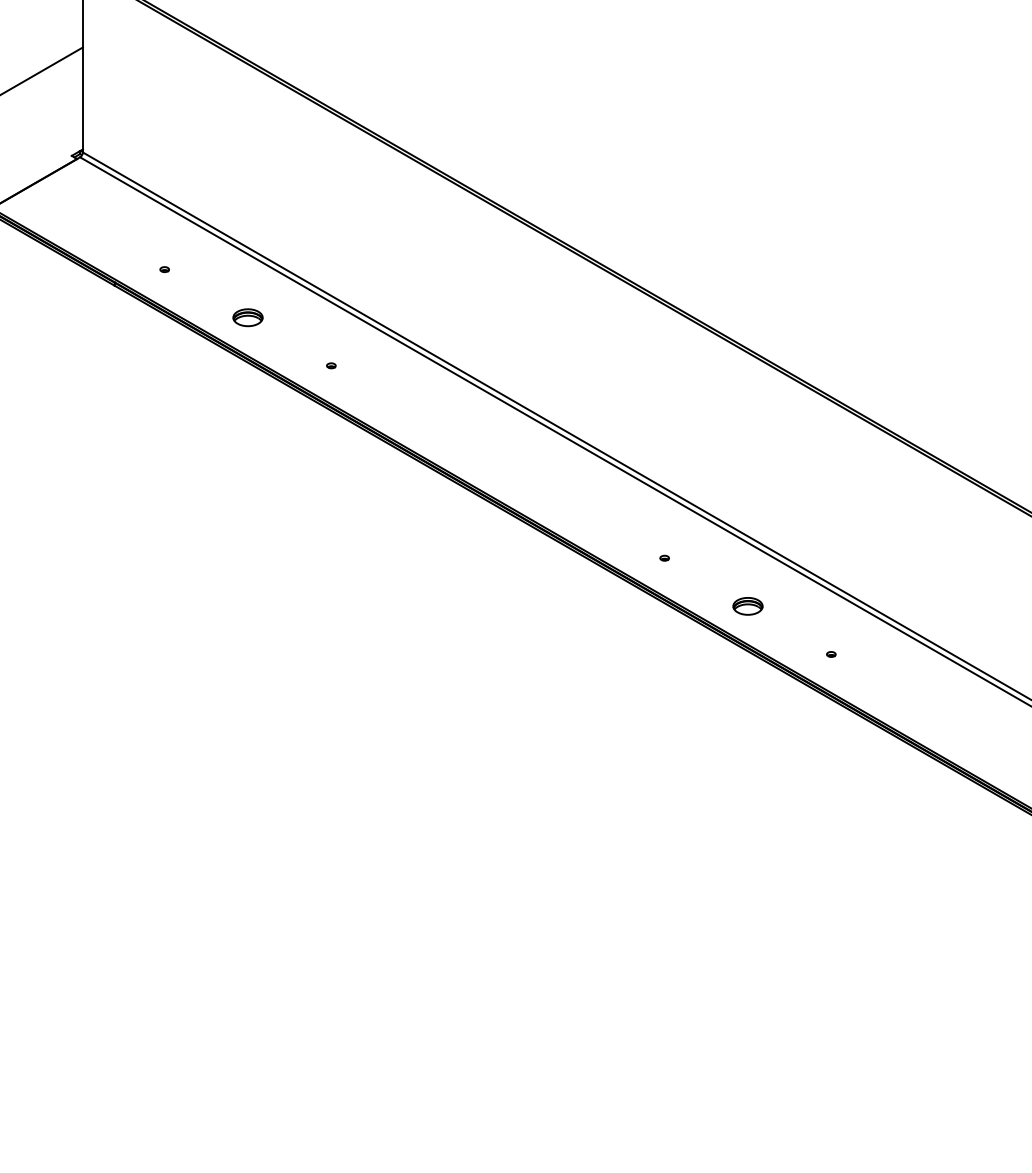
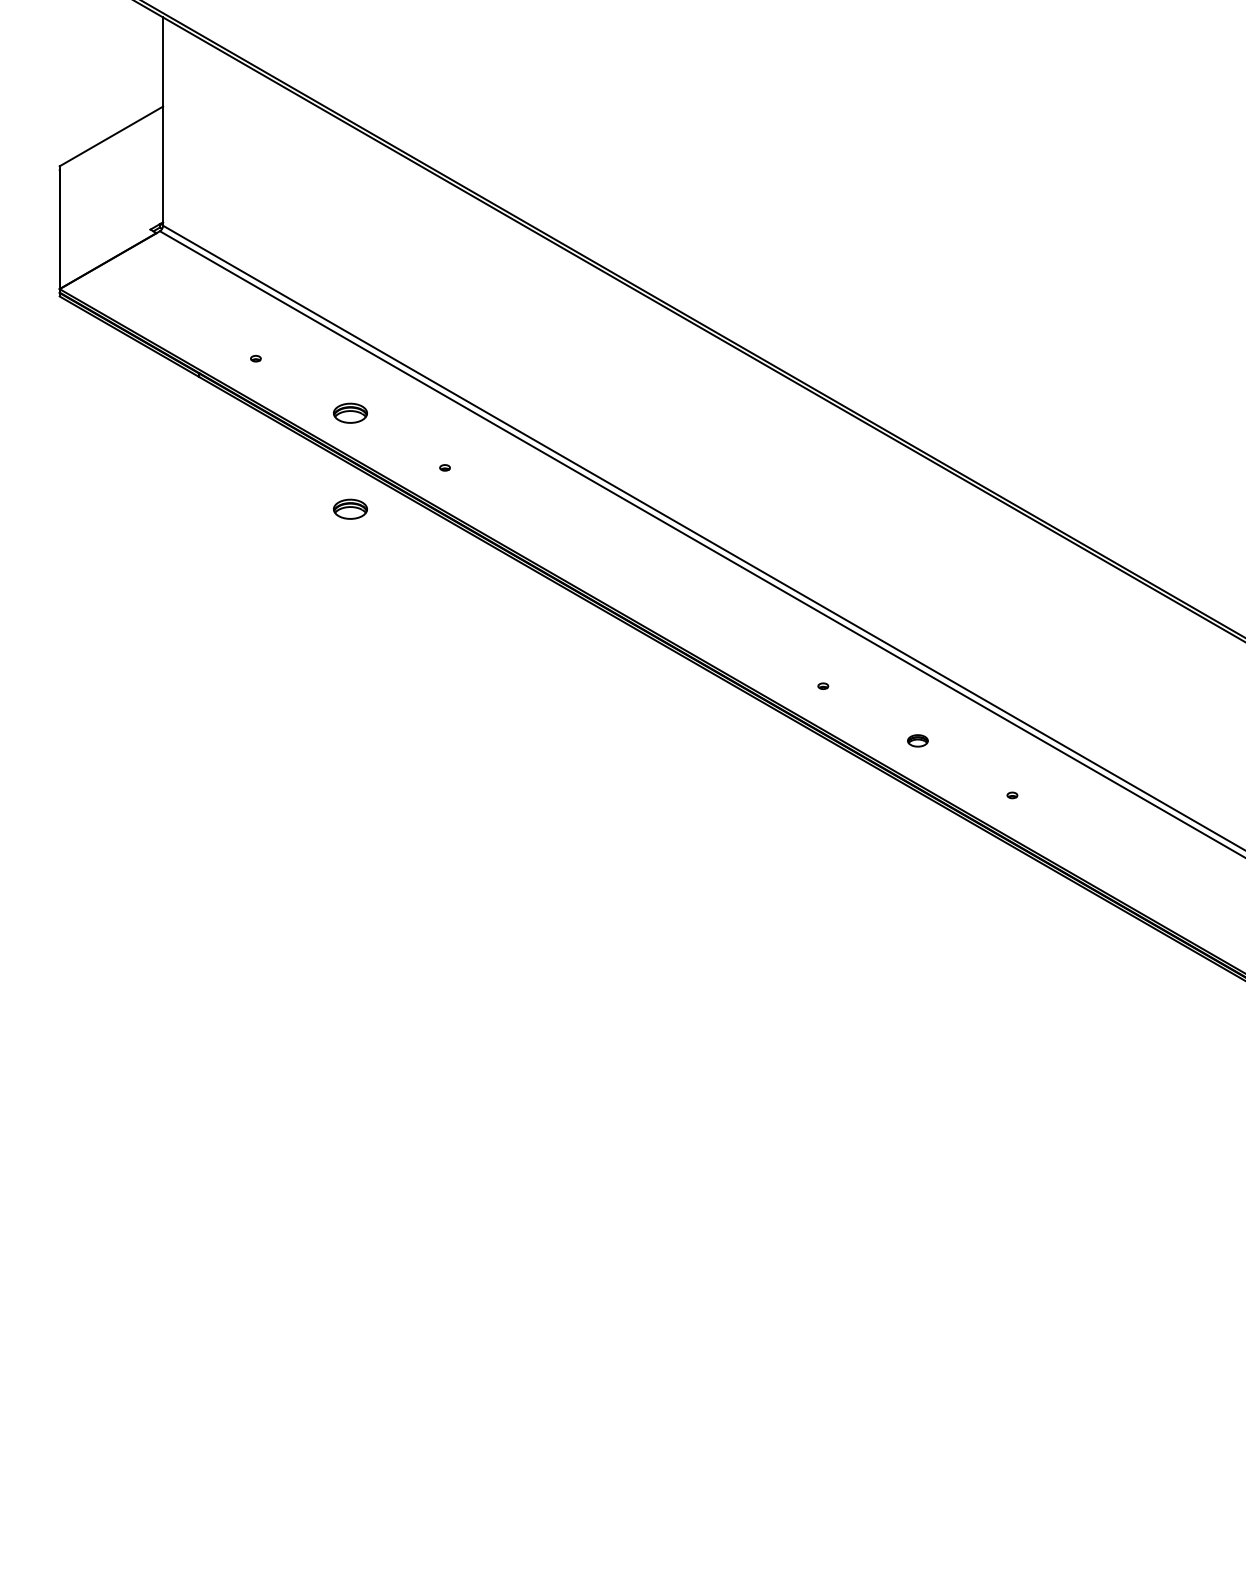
part: (248, 401) -> (350, 508), added
part: (747, 606) -> (917, 740), size x0.6

